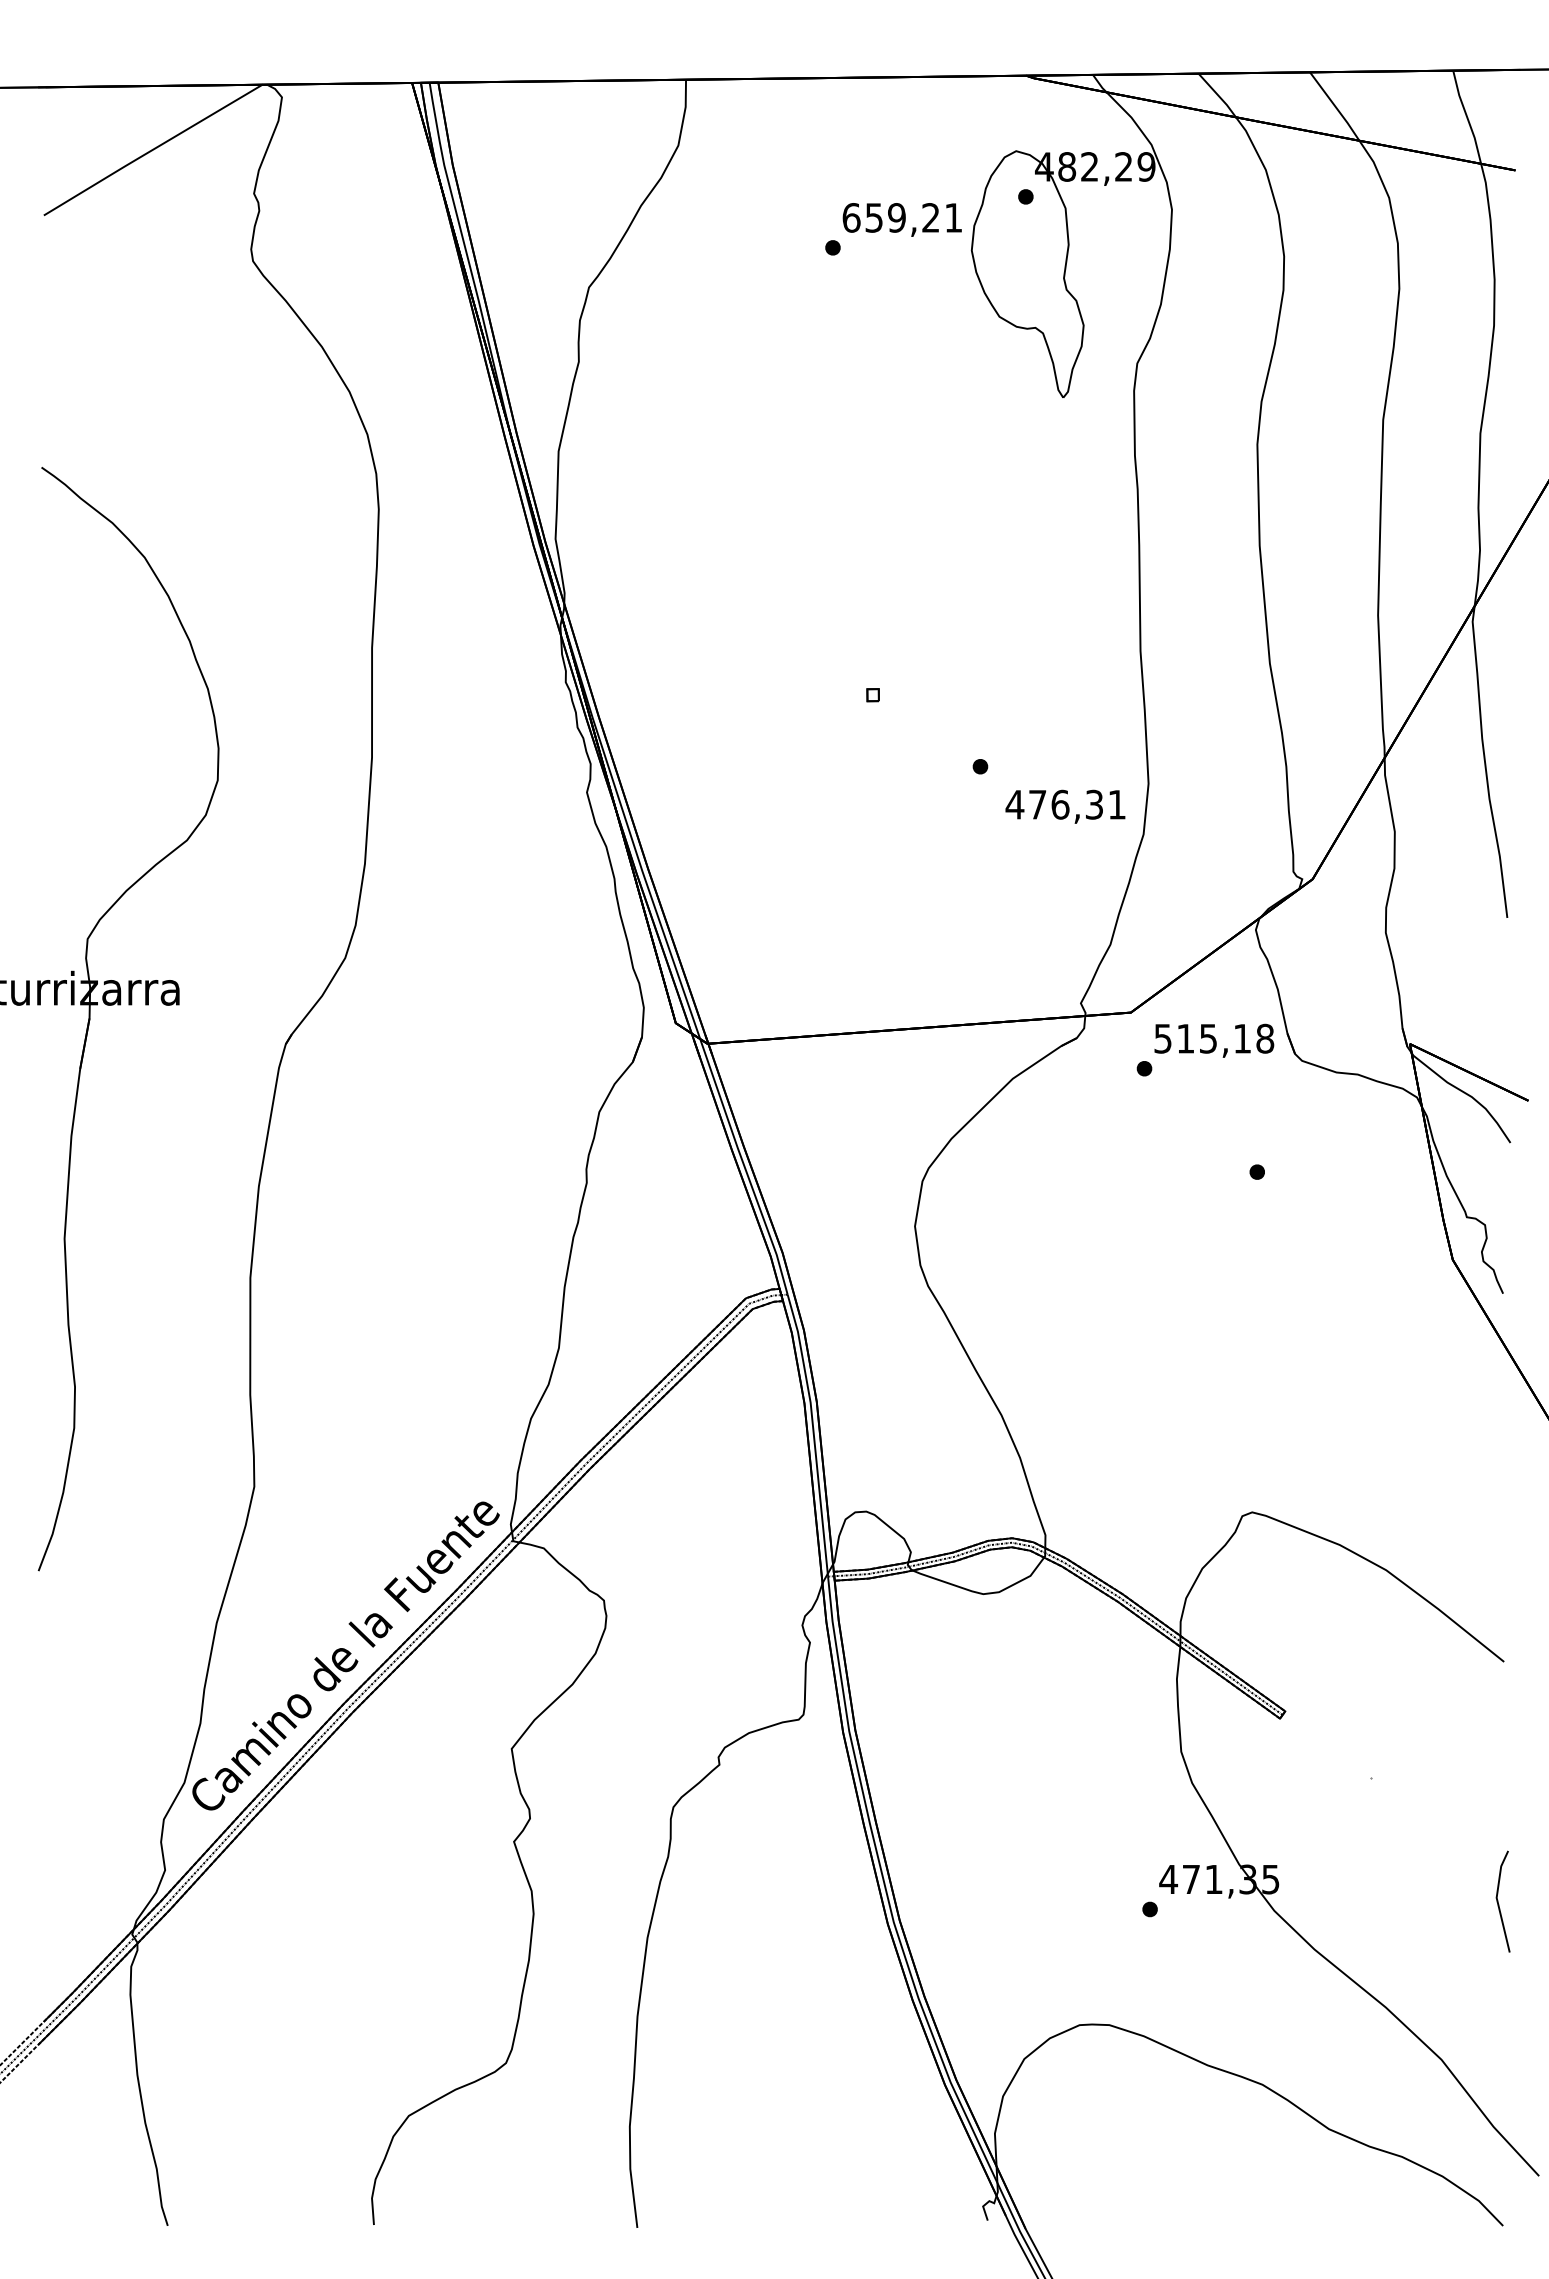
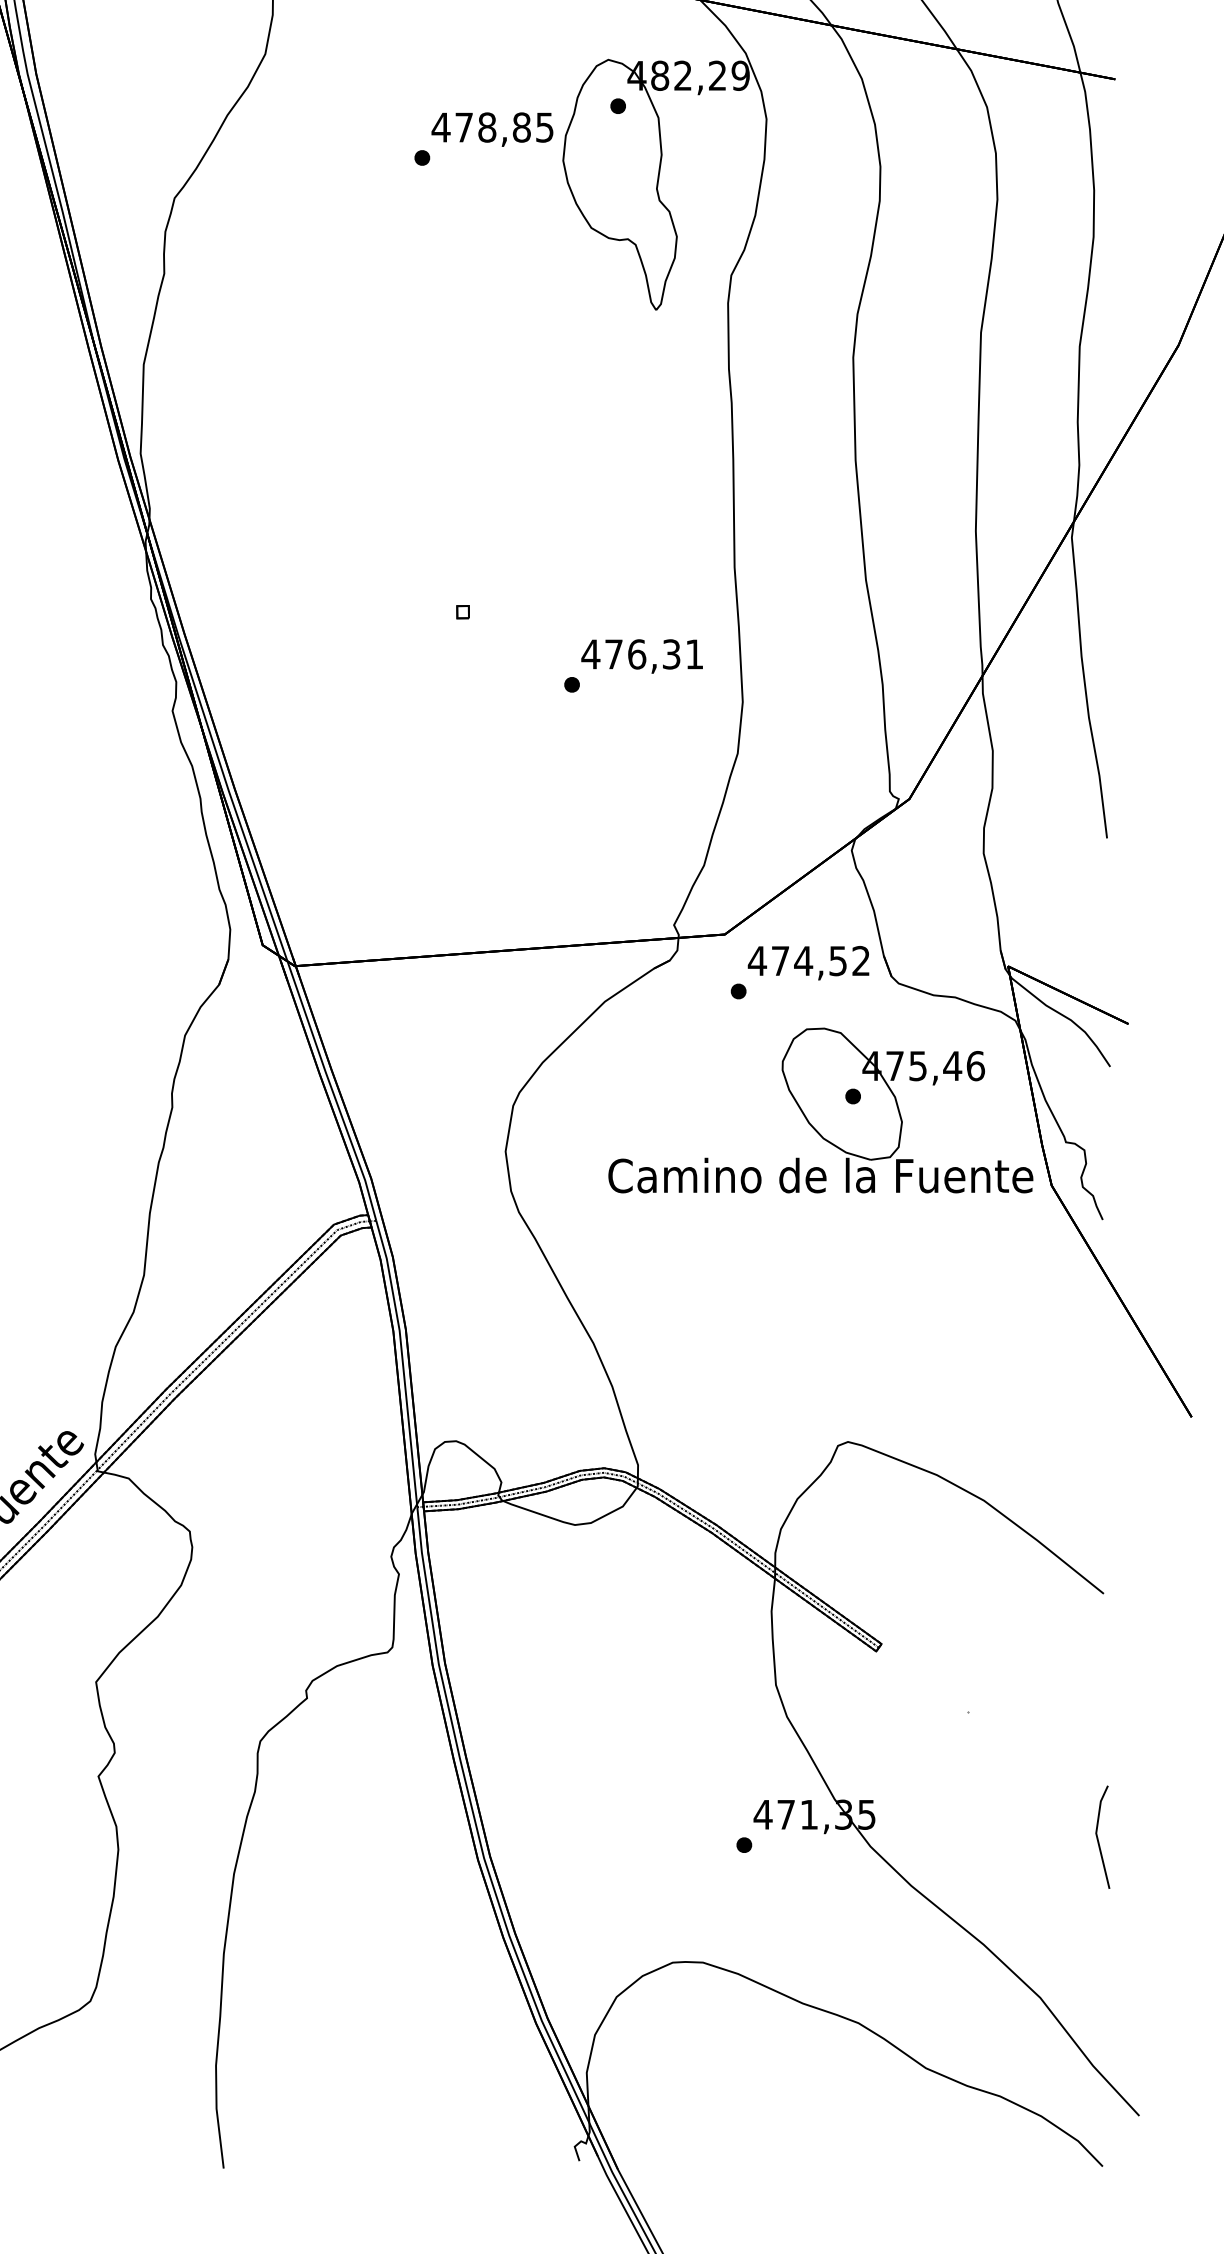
text: (901, 217) -> (491, 127), 659,21 -> 478,85
text: (1065, 806) -> (642, 656), moved
text: (1213, 1038) -> (808, 960), 515,18 -> 474,52
part: (1225, 1185) -> (820, 1110), added

